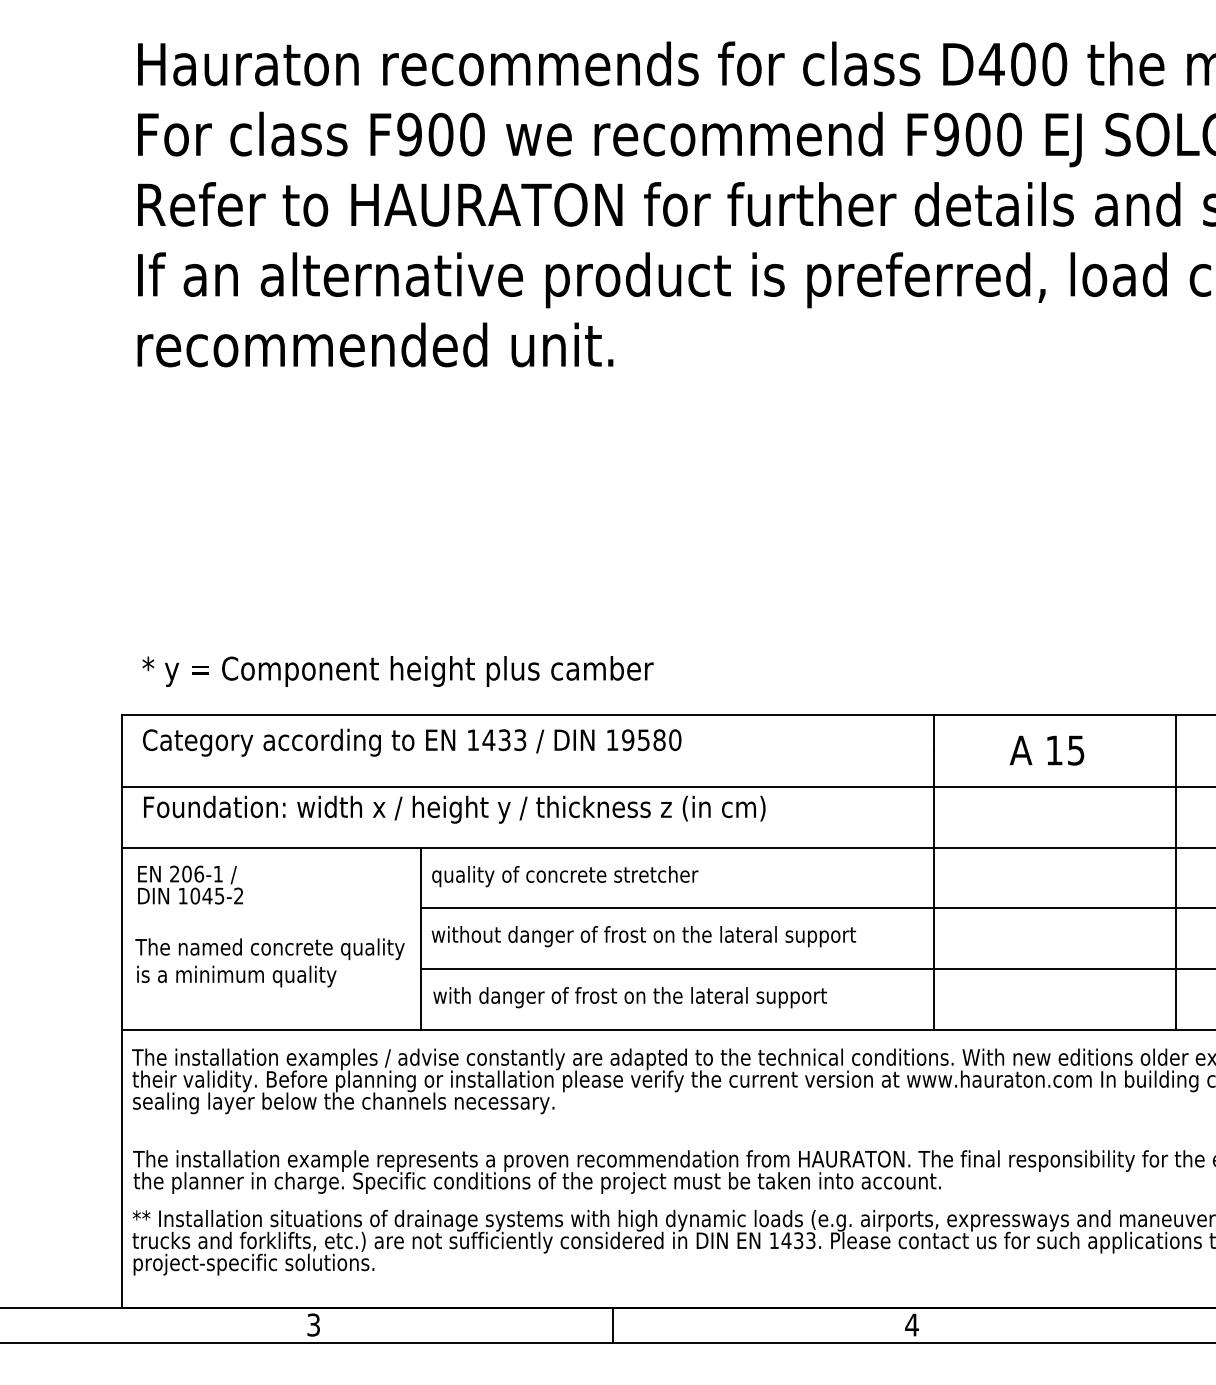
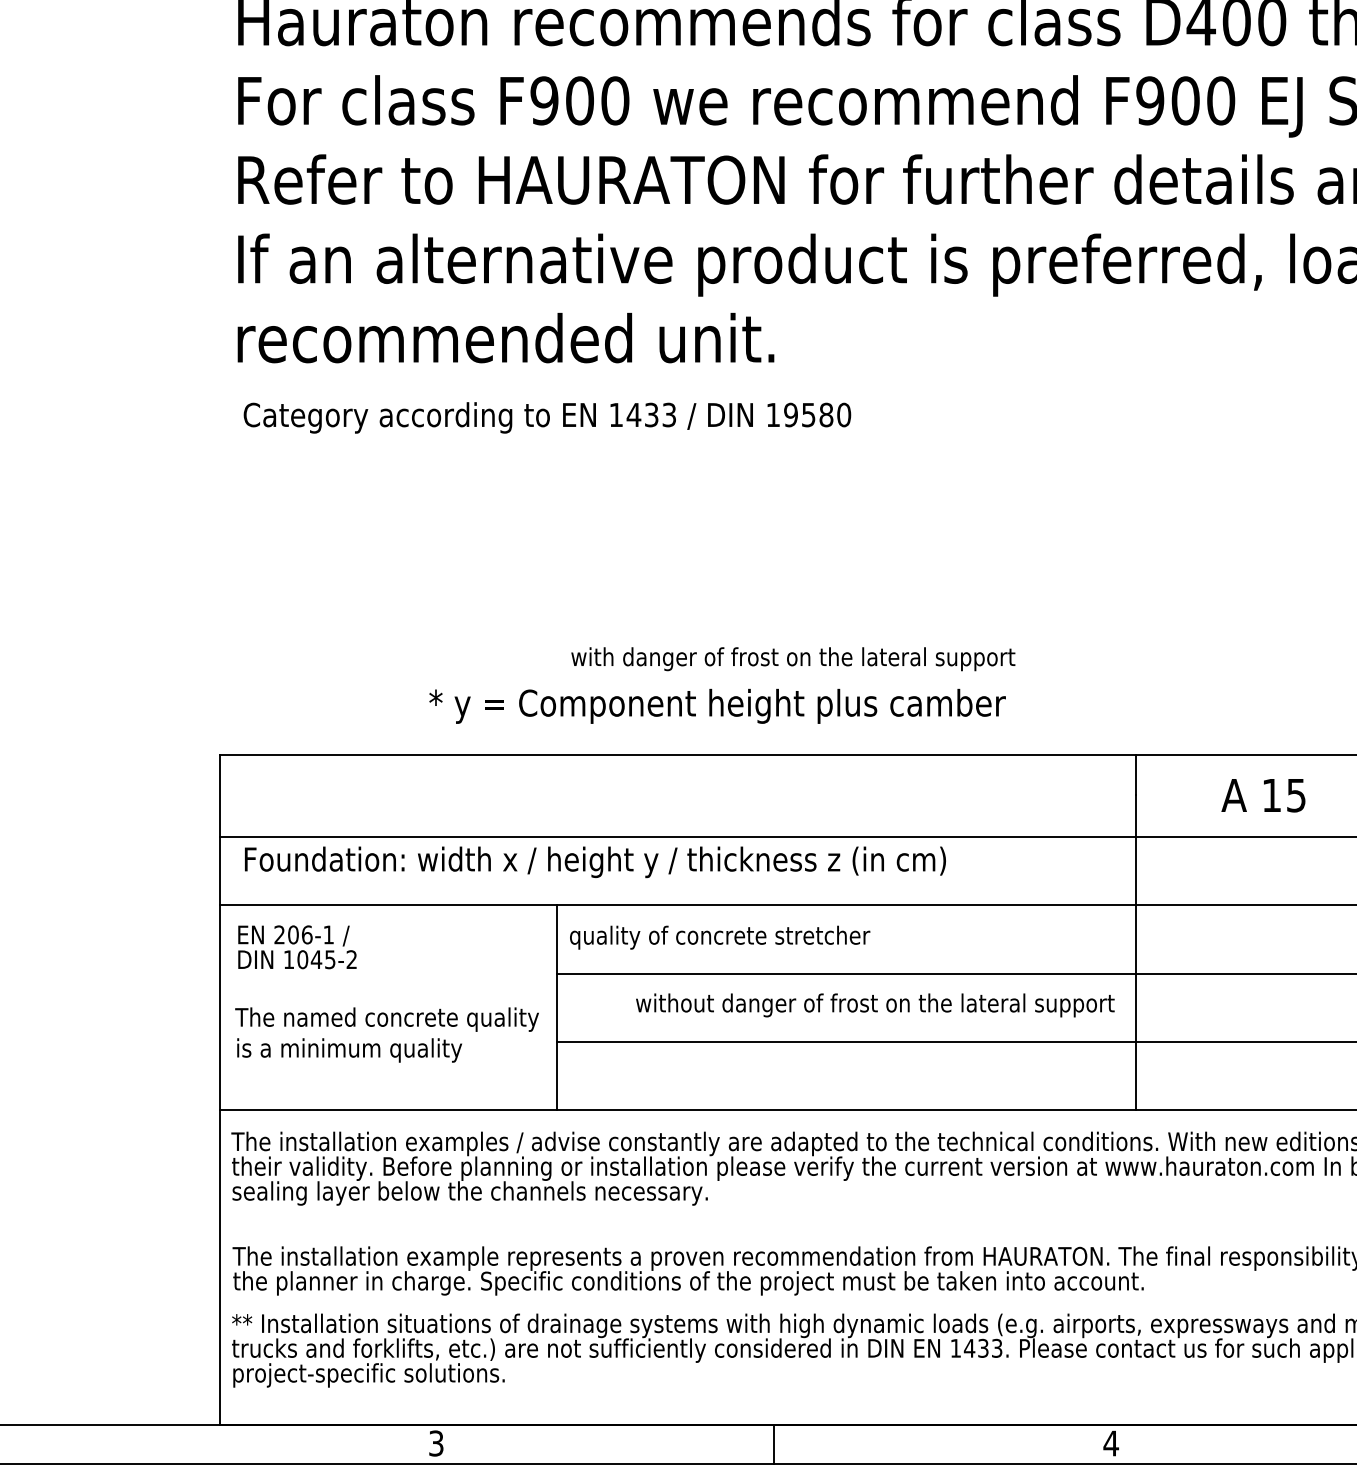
text: (397, 671) -> (716, 706), moved
text: (412, 742) -> (547, 417), moved
text: (643, 936) -> (874, 1005), moved
text: (629, 997) -> (792, 659), moved

